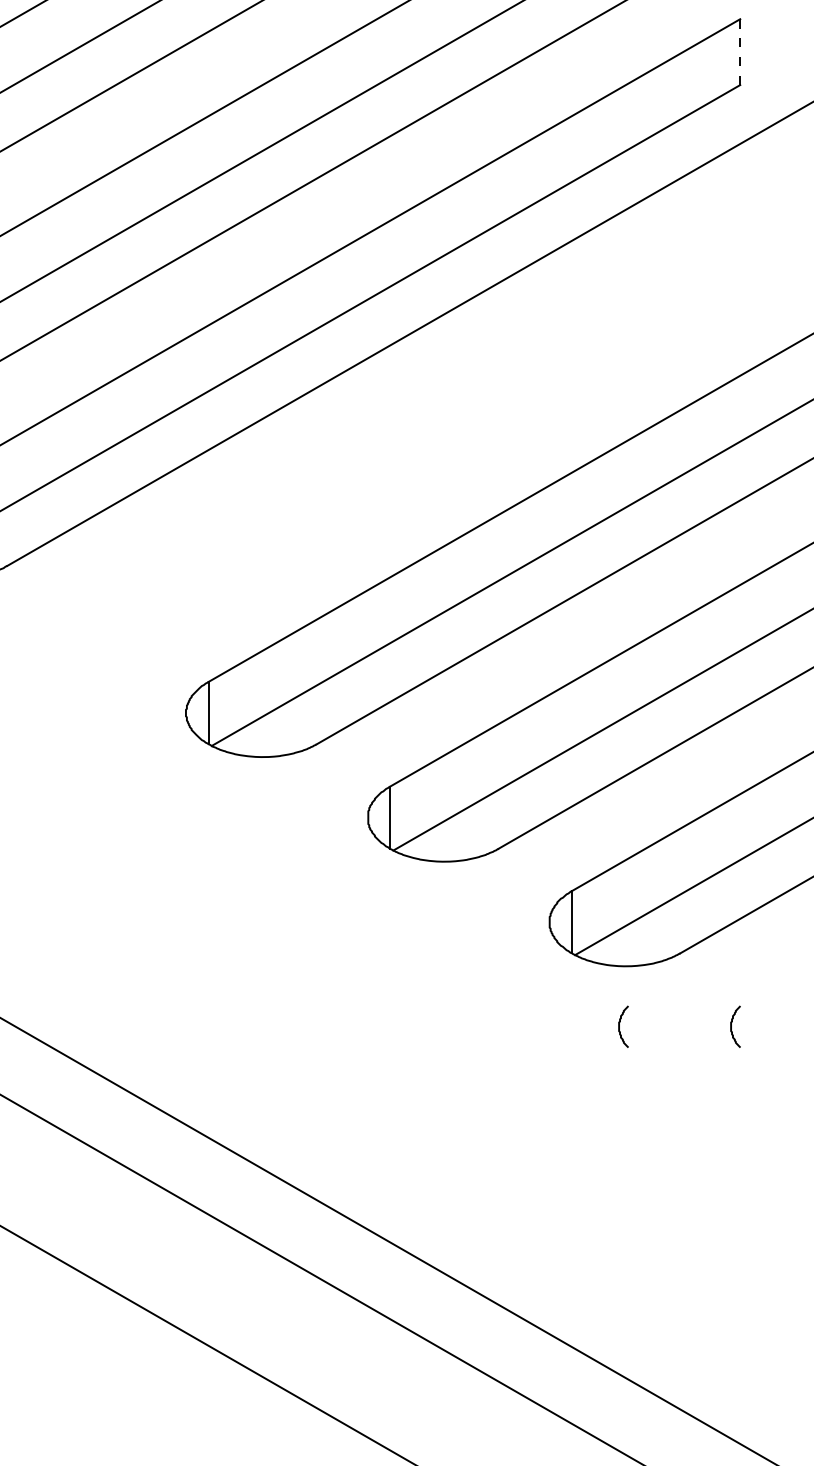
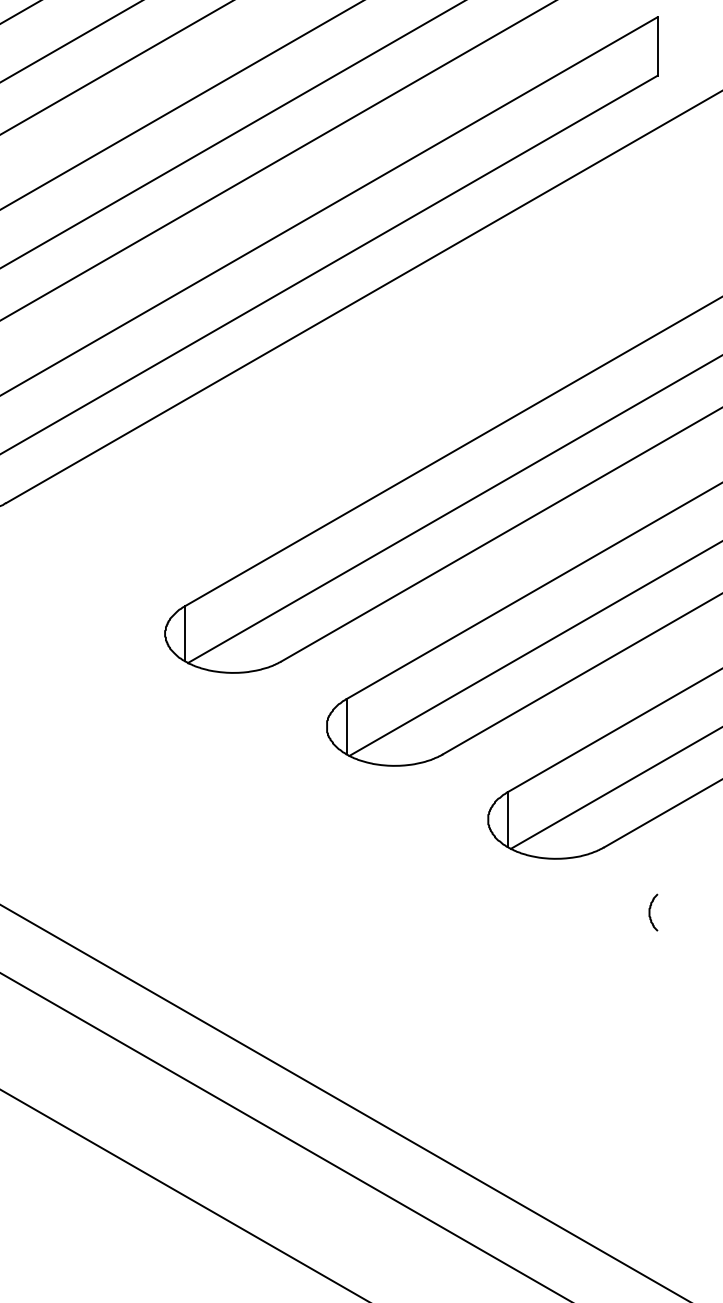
line: (740, 52) -> (657, 46), dashed -> solid
curve: (619, 1026) -> (550, 912), removed

